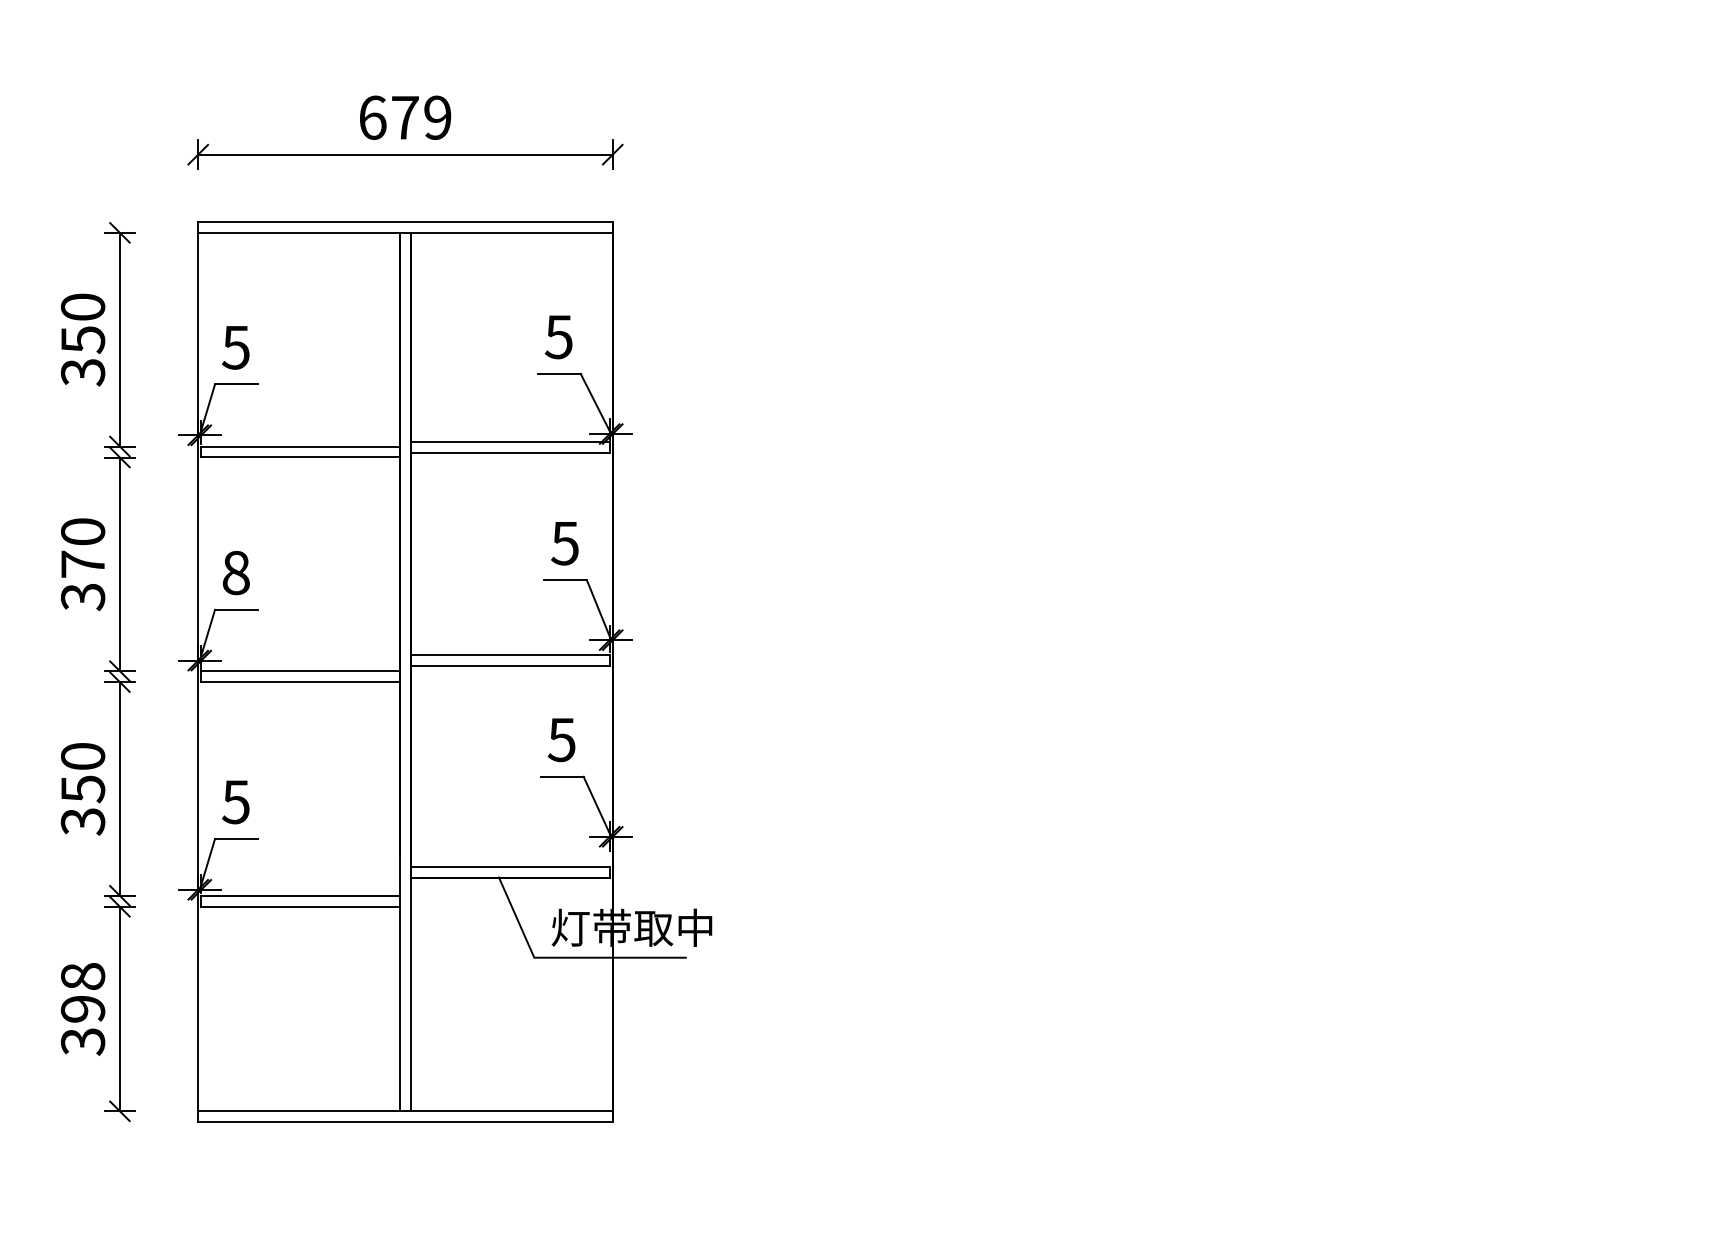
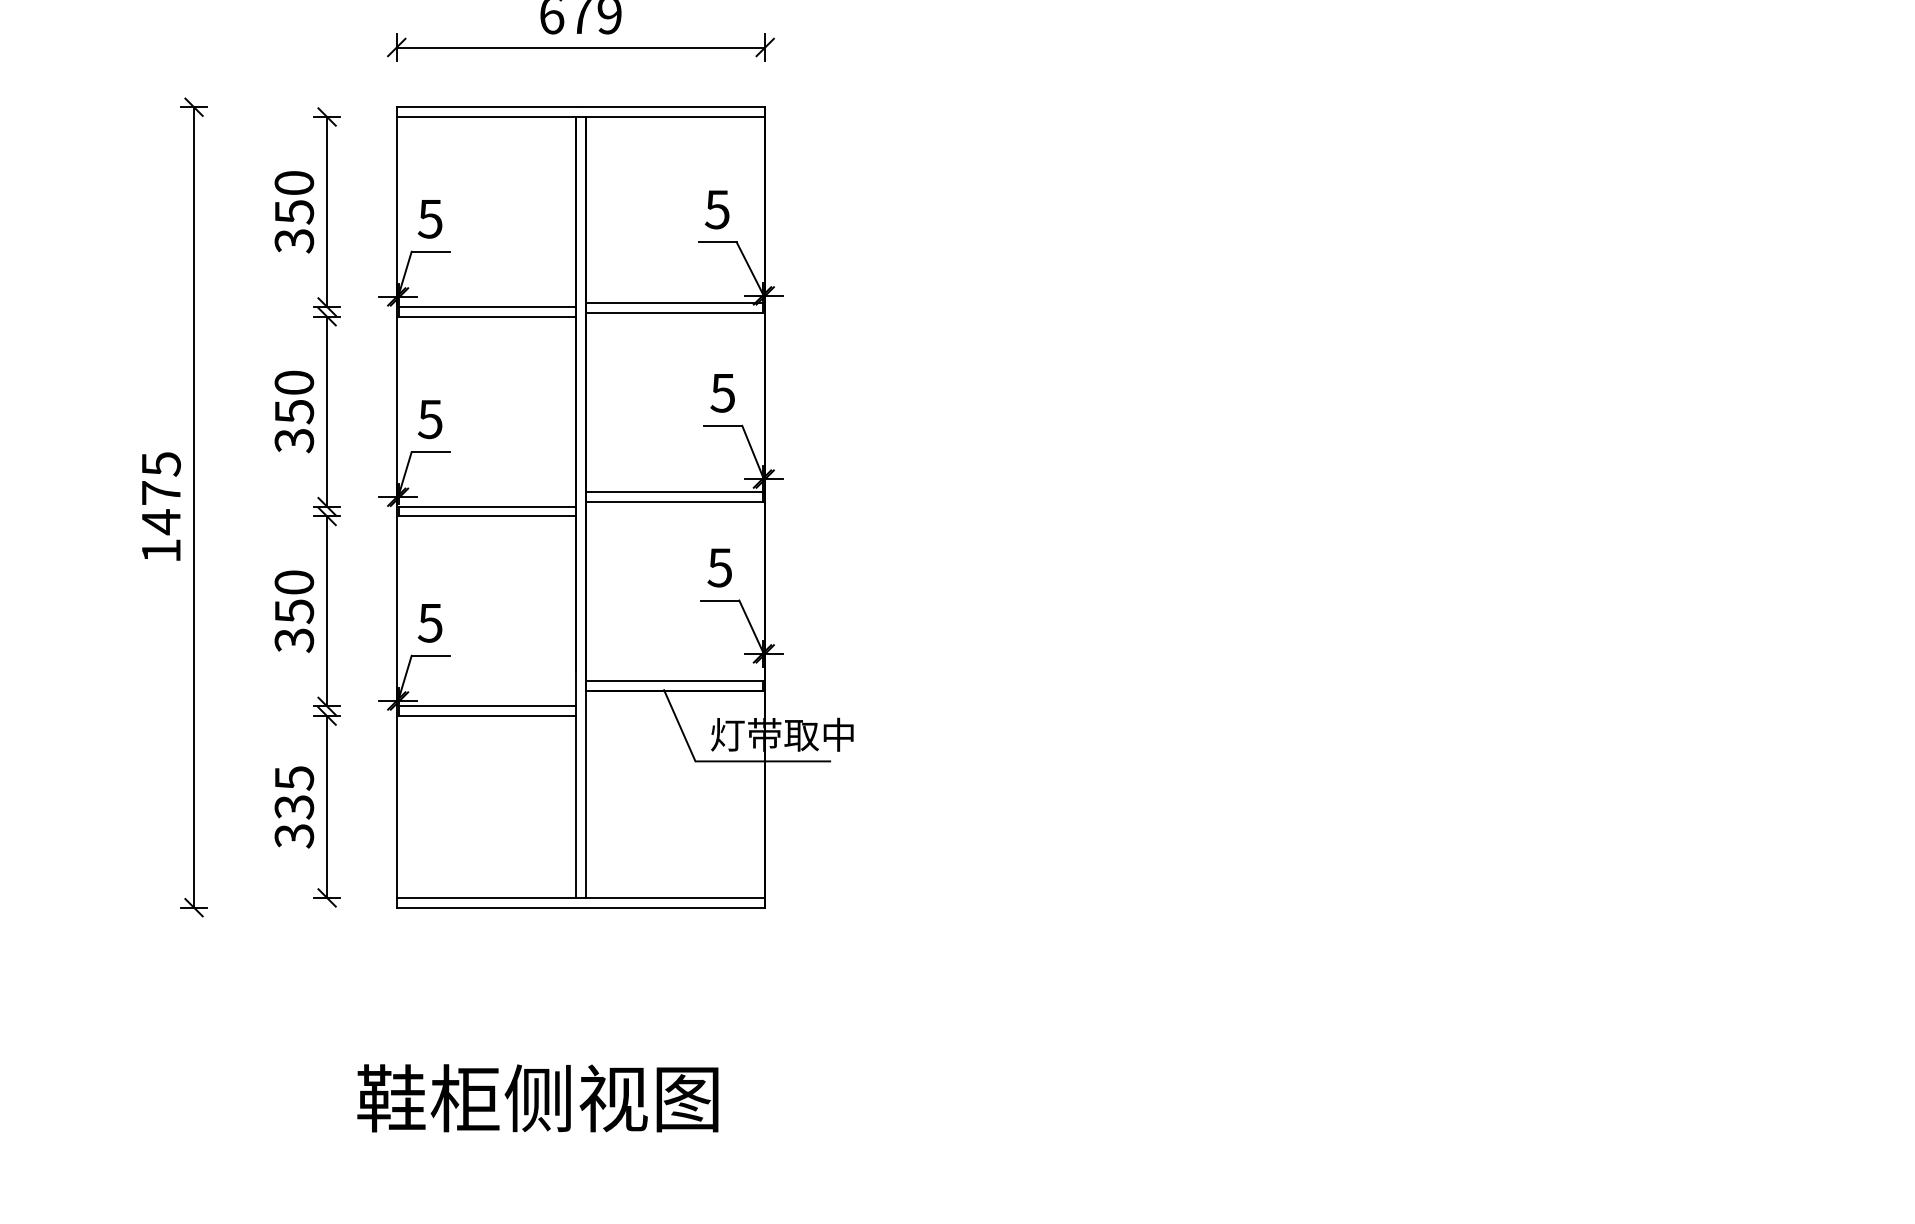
text: (83, 564) -> (294, 411), 370 -> 350
text: (235, 573) -> (429, 419), 8 -> 5
text: (83, 992) -> (294, 792), 398 -> 335

